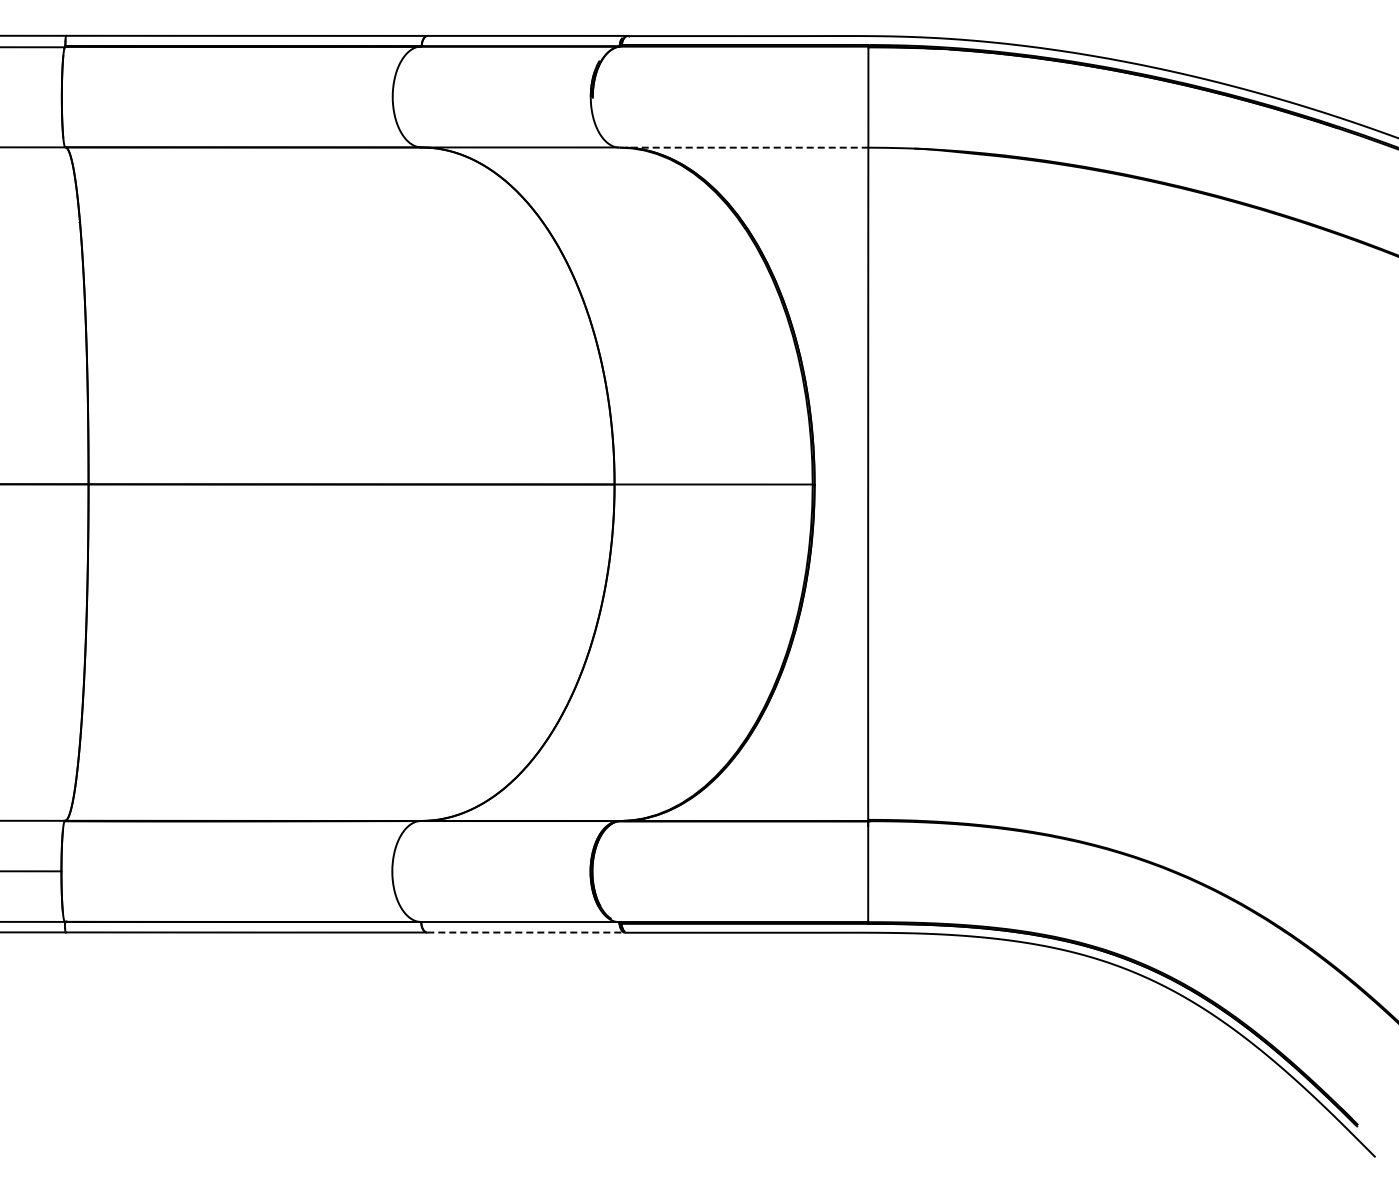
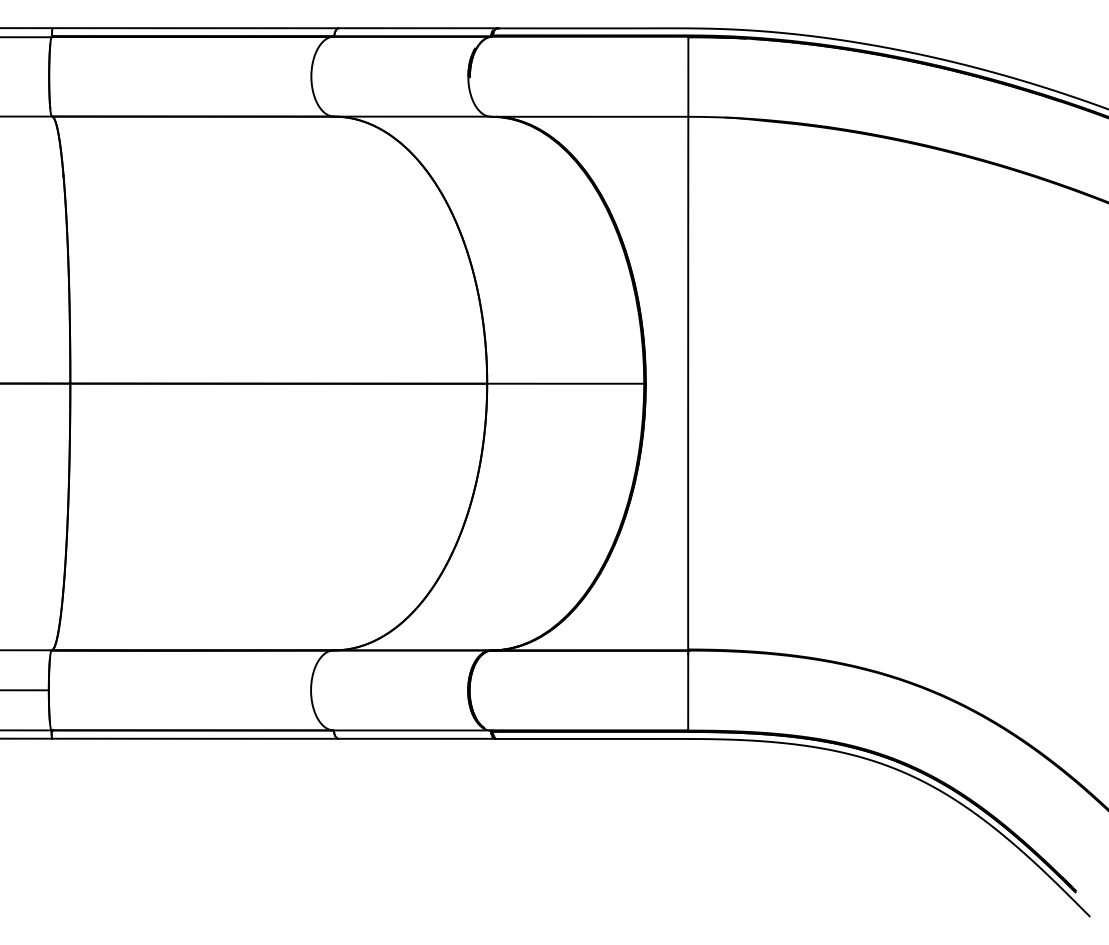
line: (744, 147) -> (590, 116), dashed -> solid
line: (526, 932) -> (417, 738), dashed -> solid

